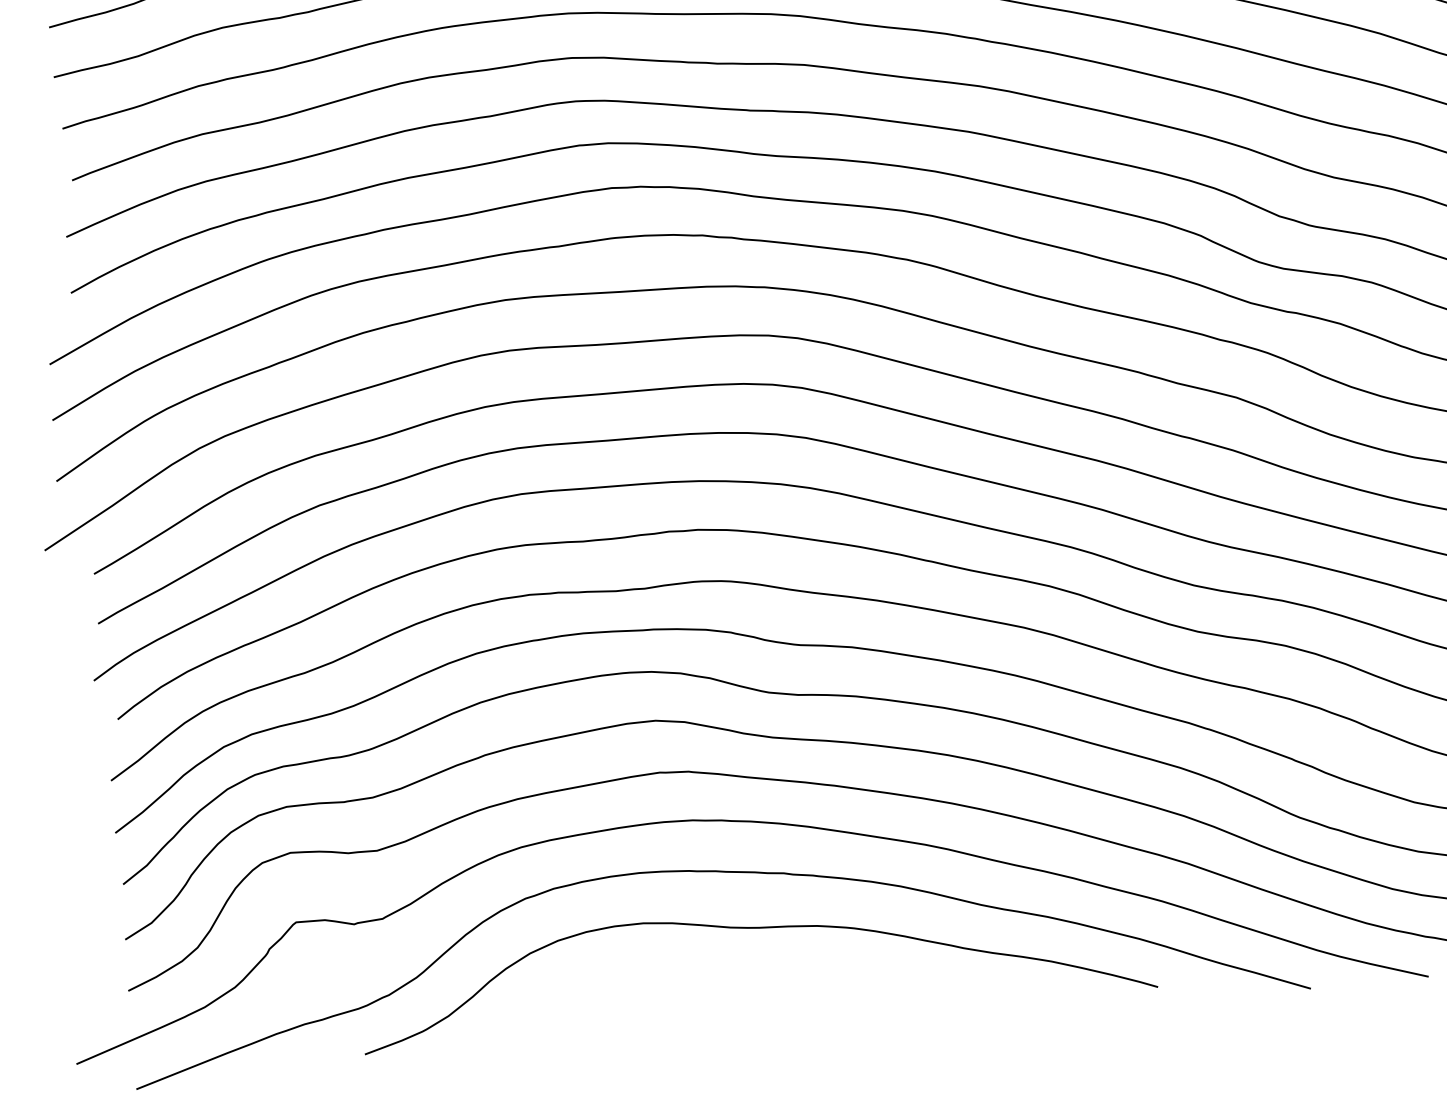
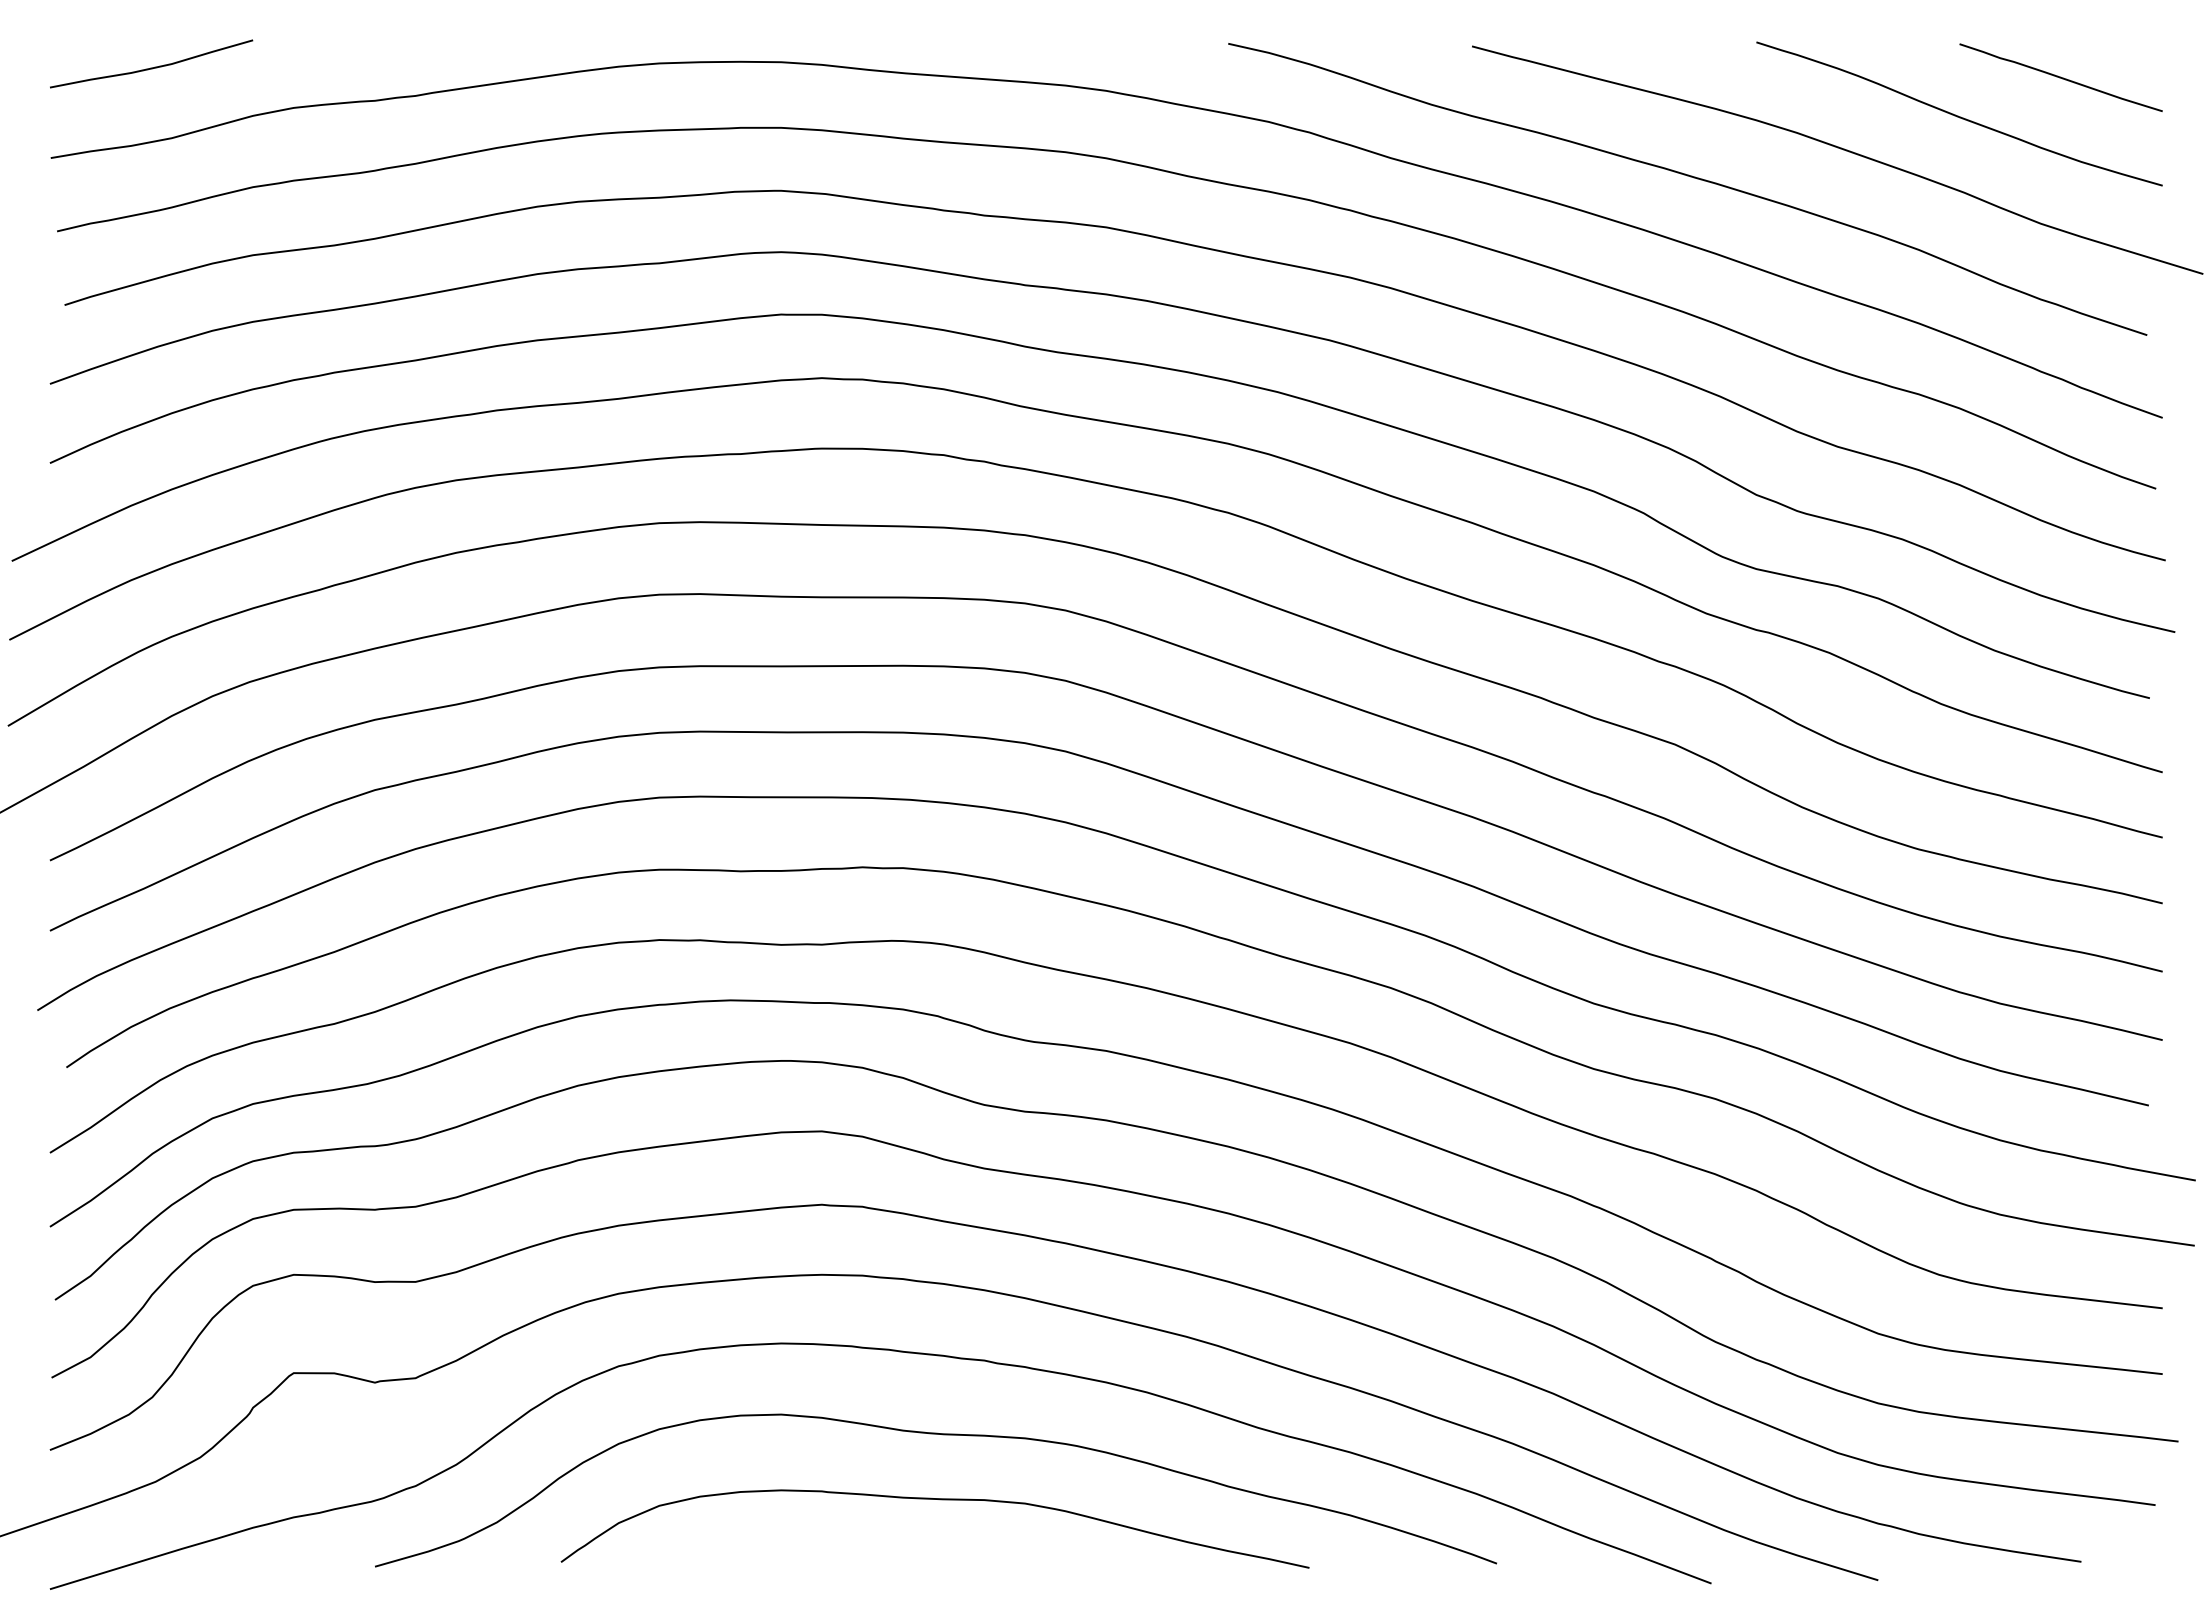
curve: (760, 974) -> (939, 1500), added

